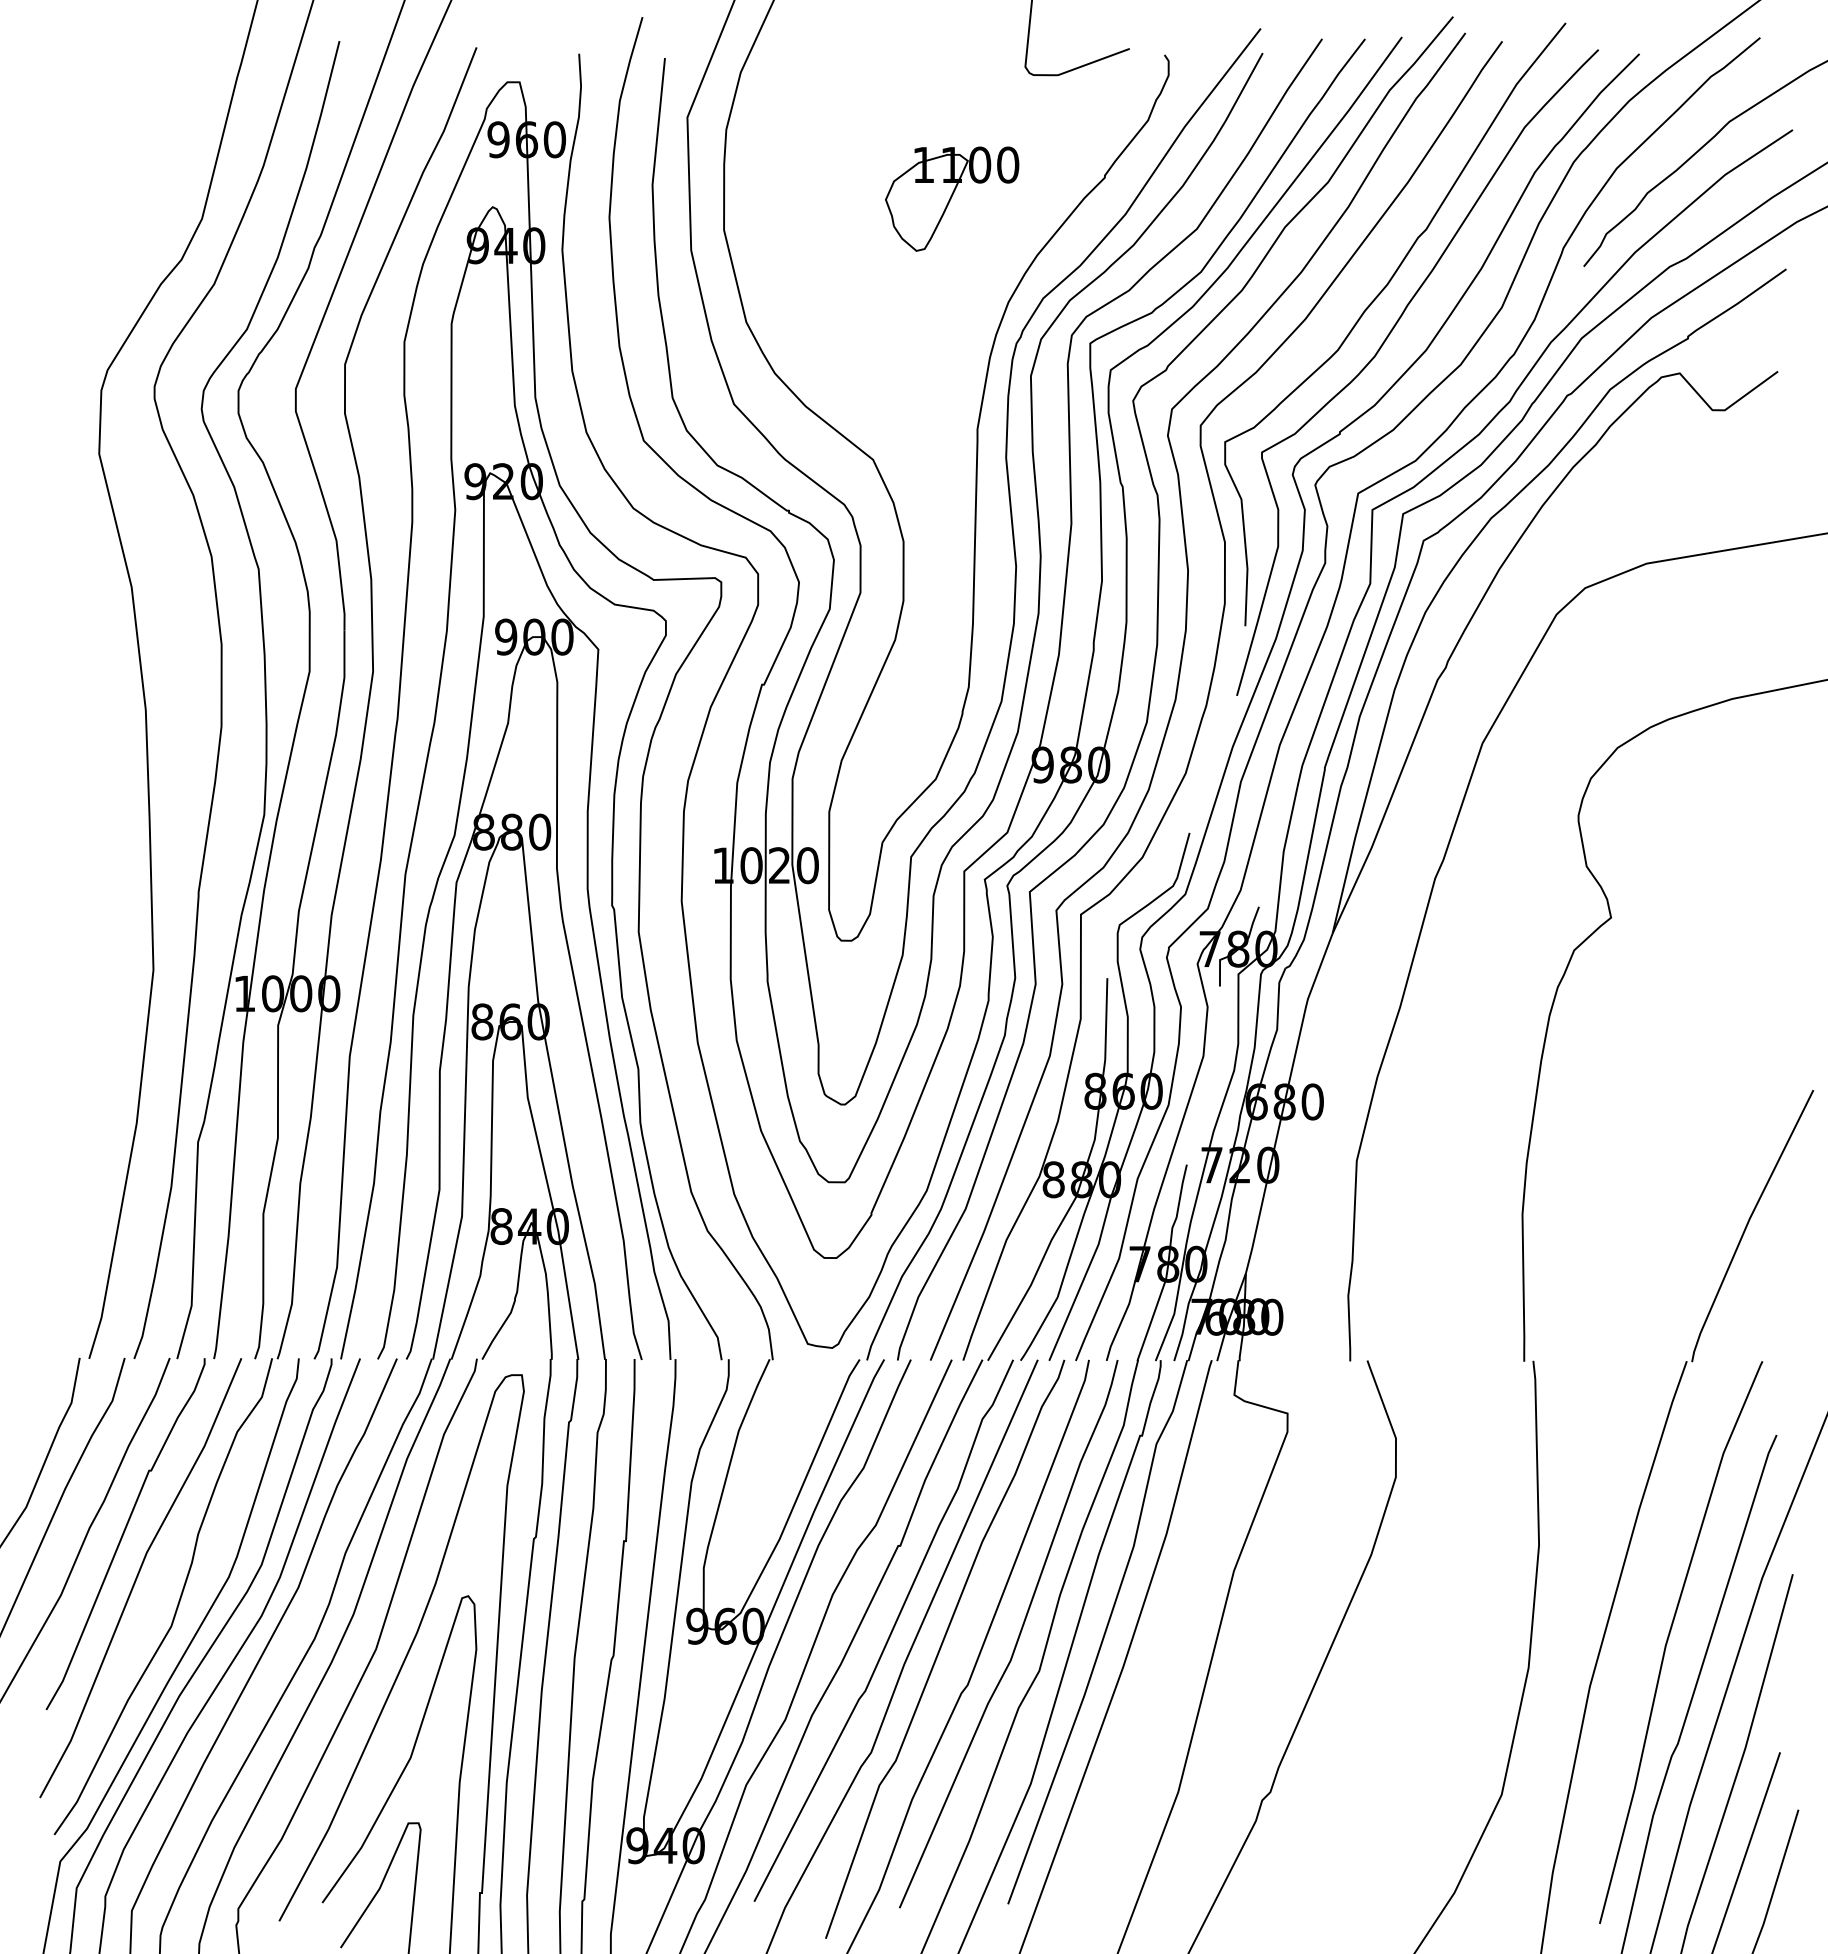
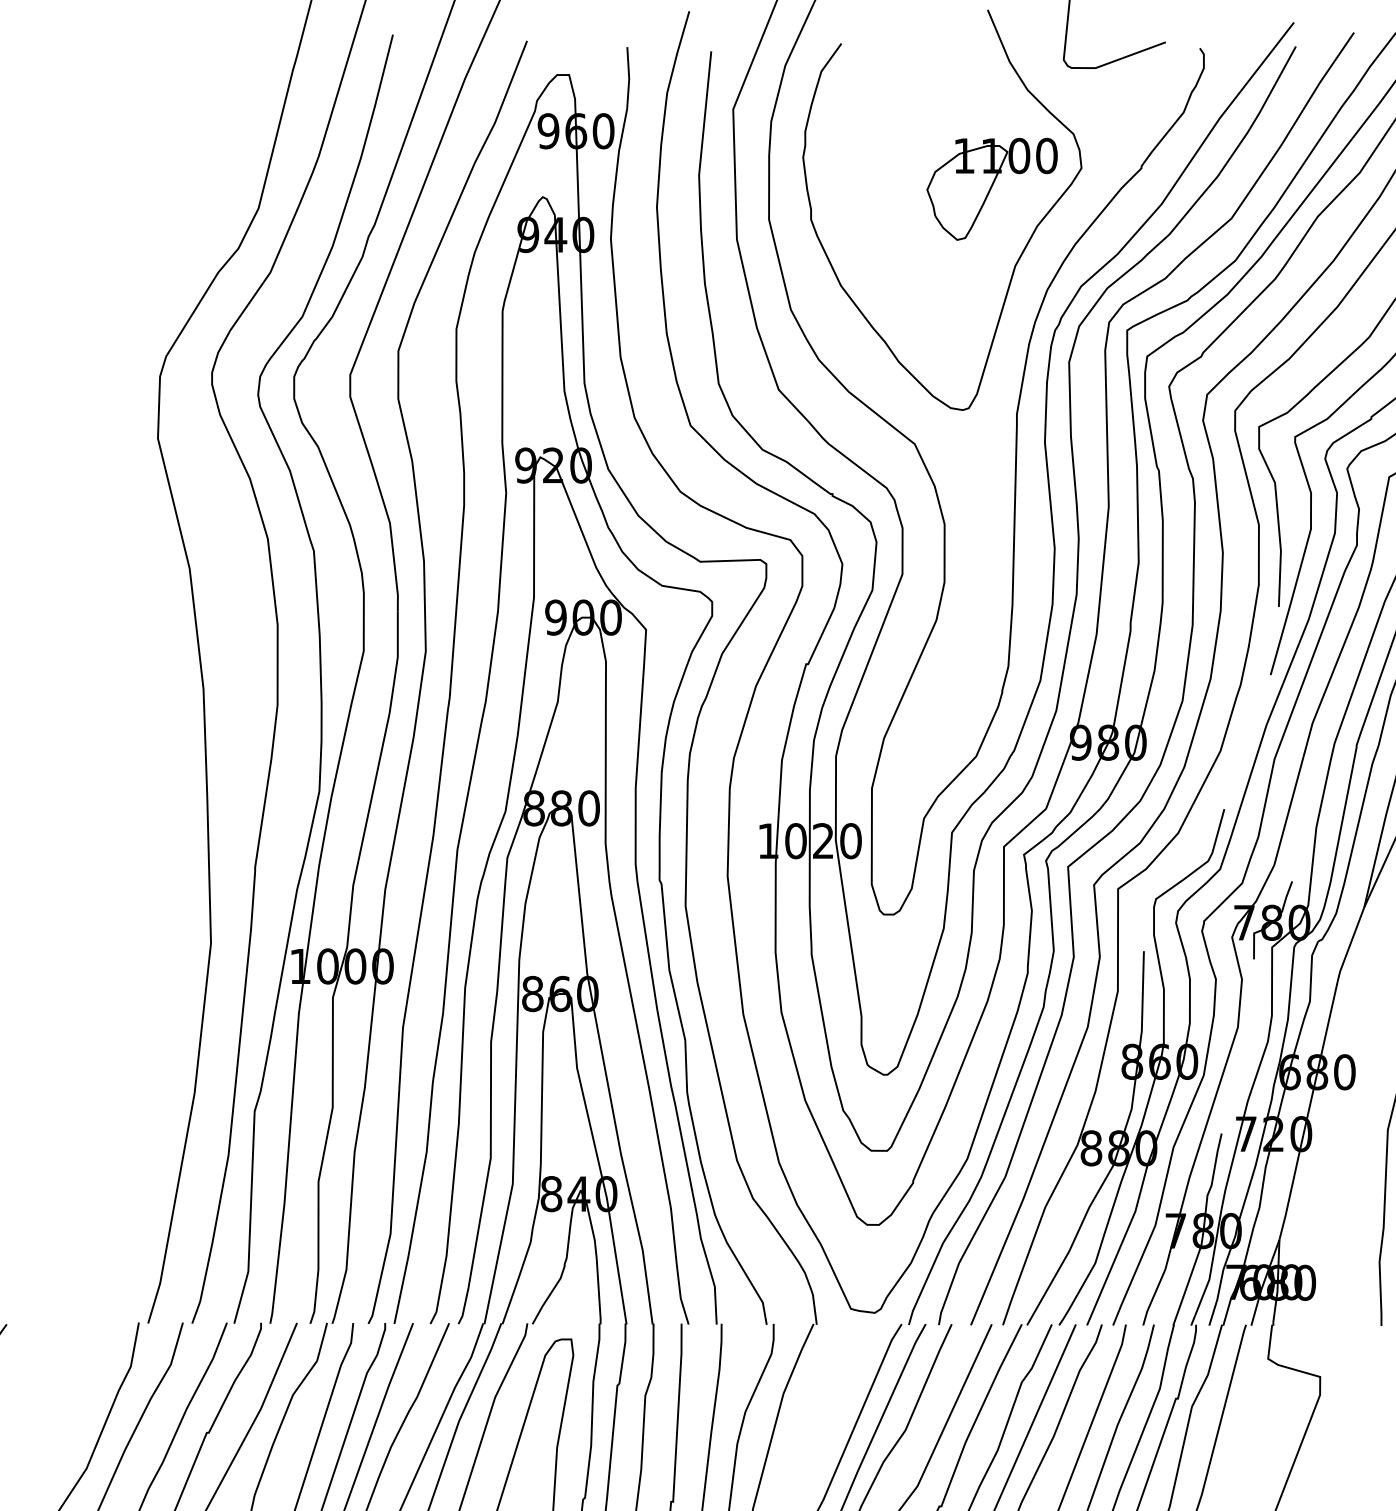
curve: (979, 268) -> (1018, 257), added

